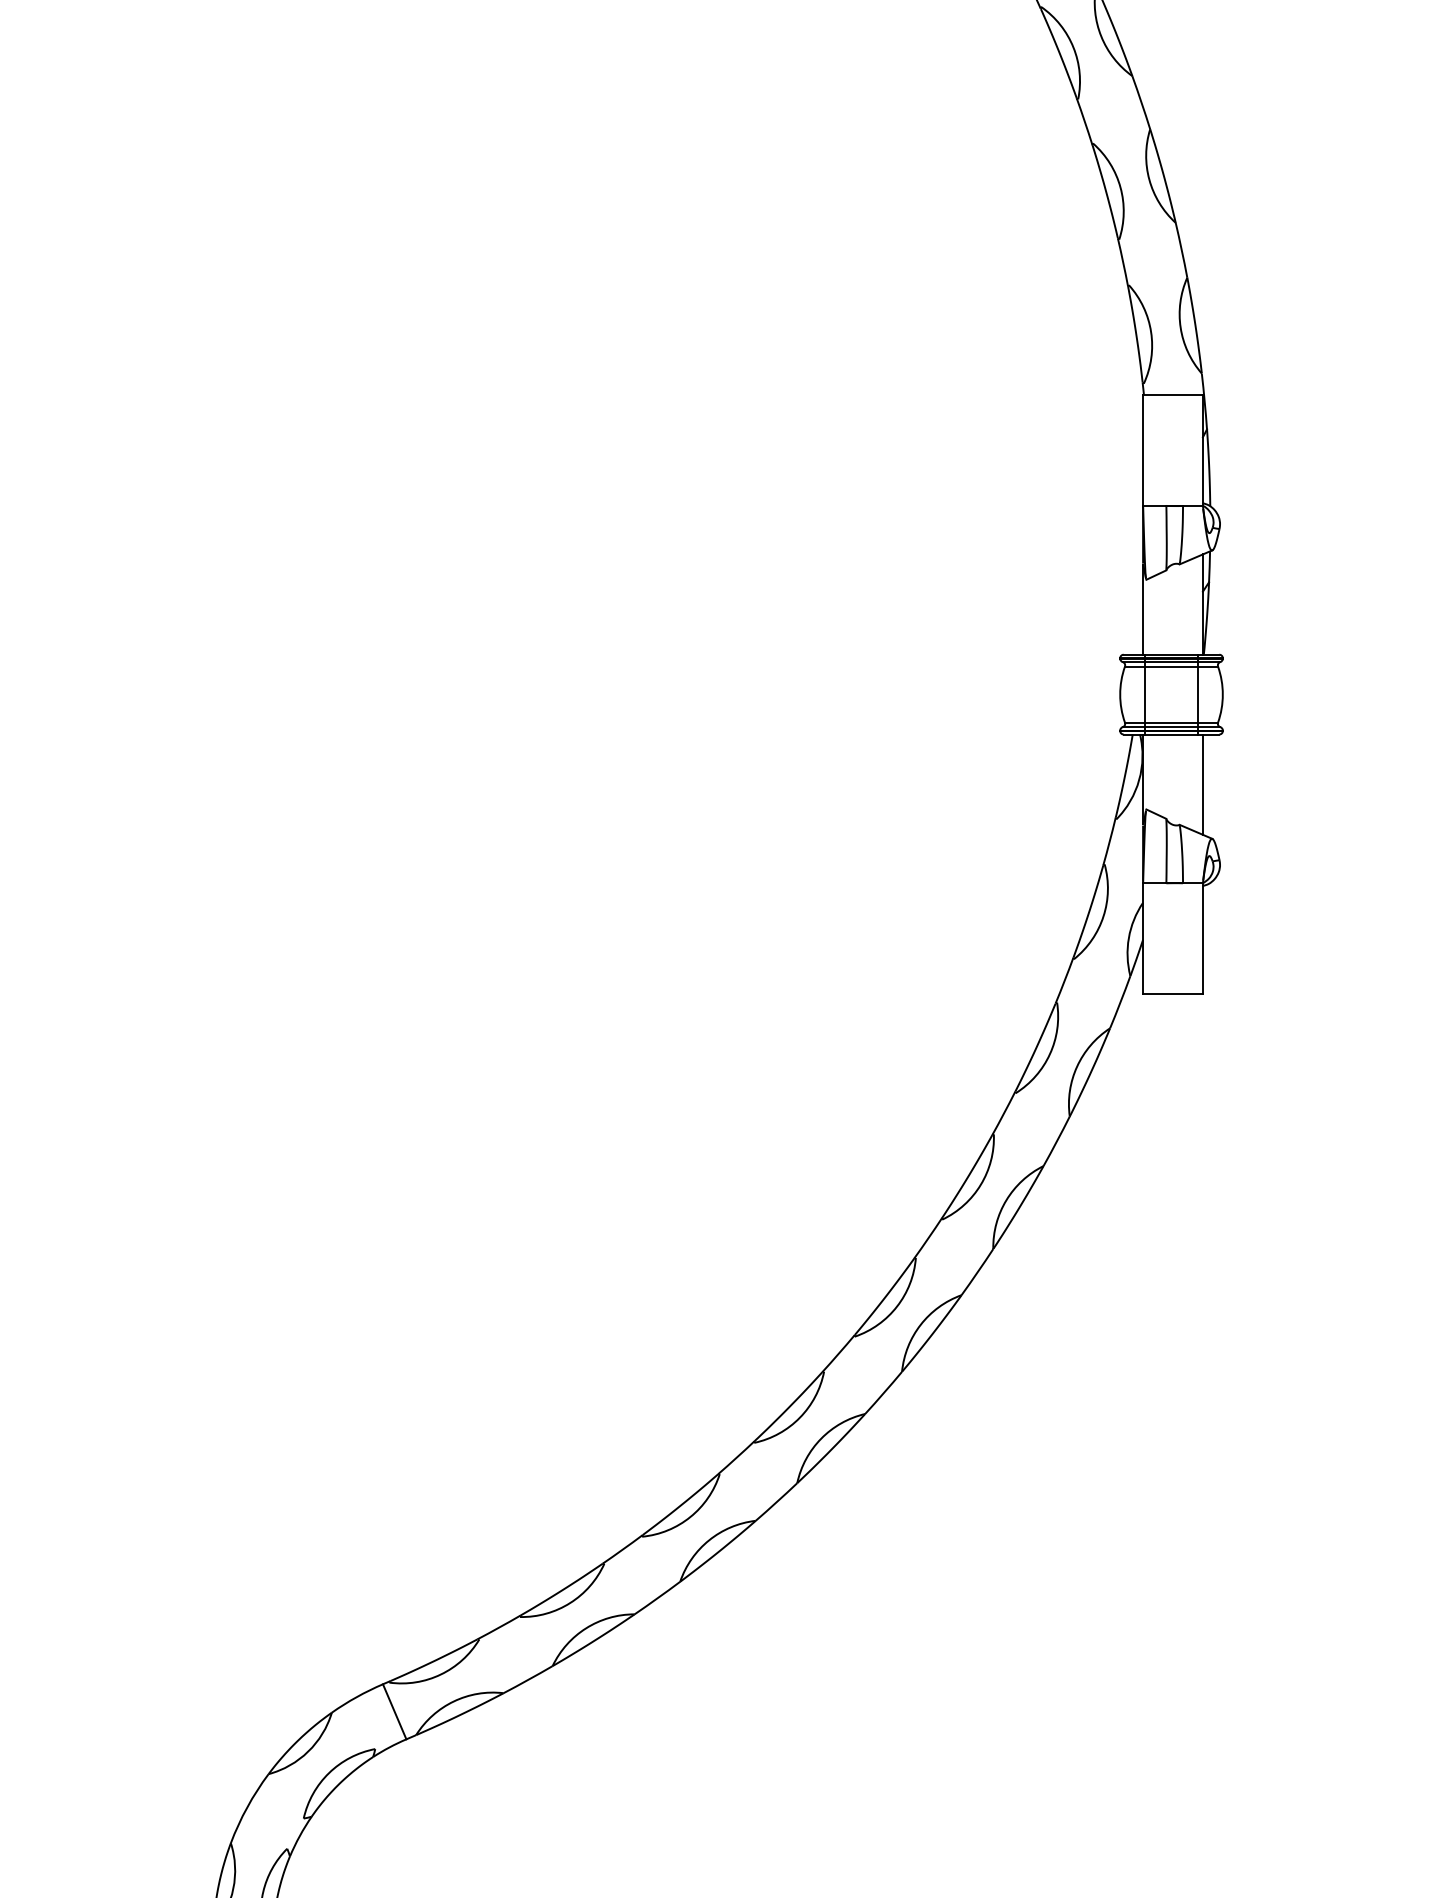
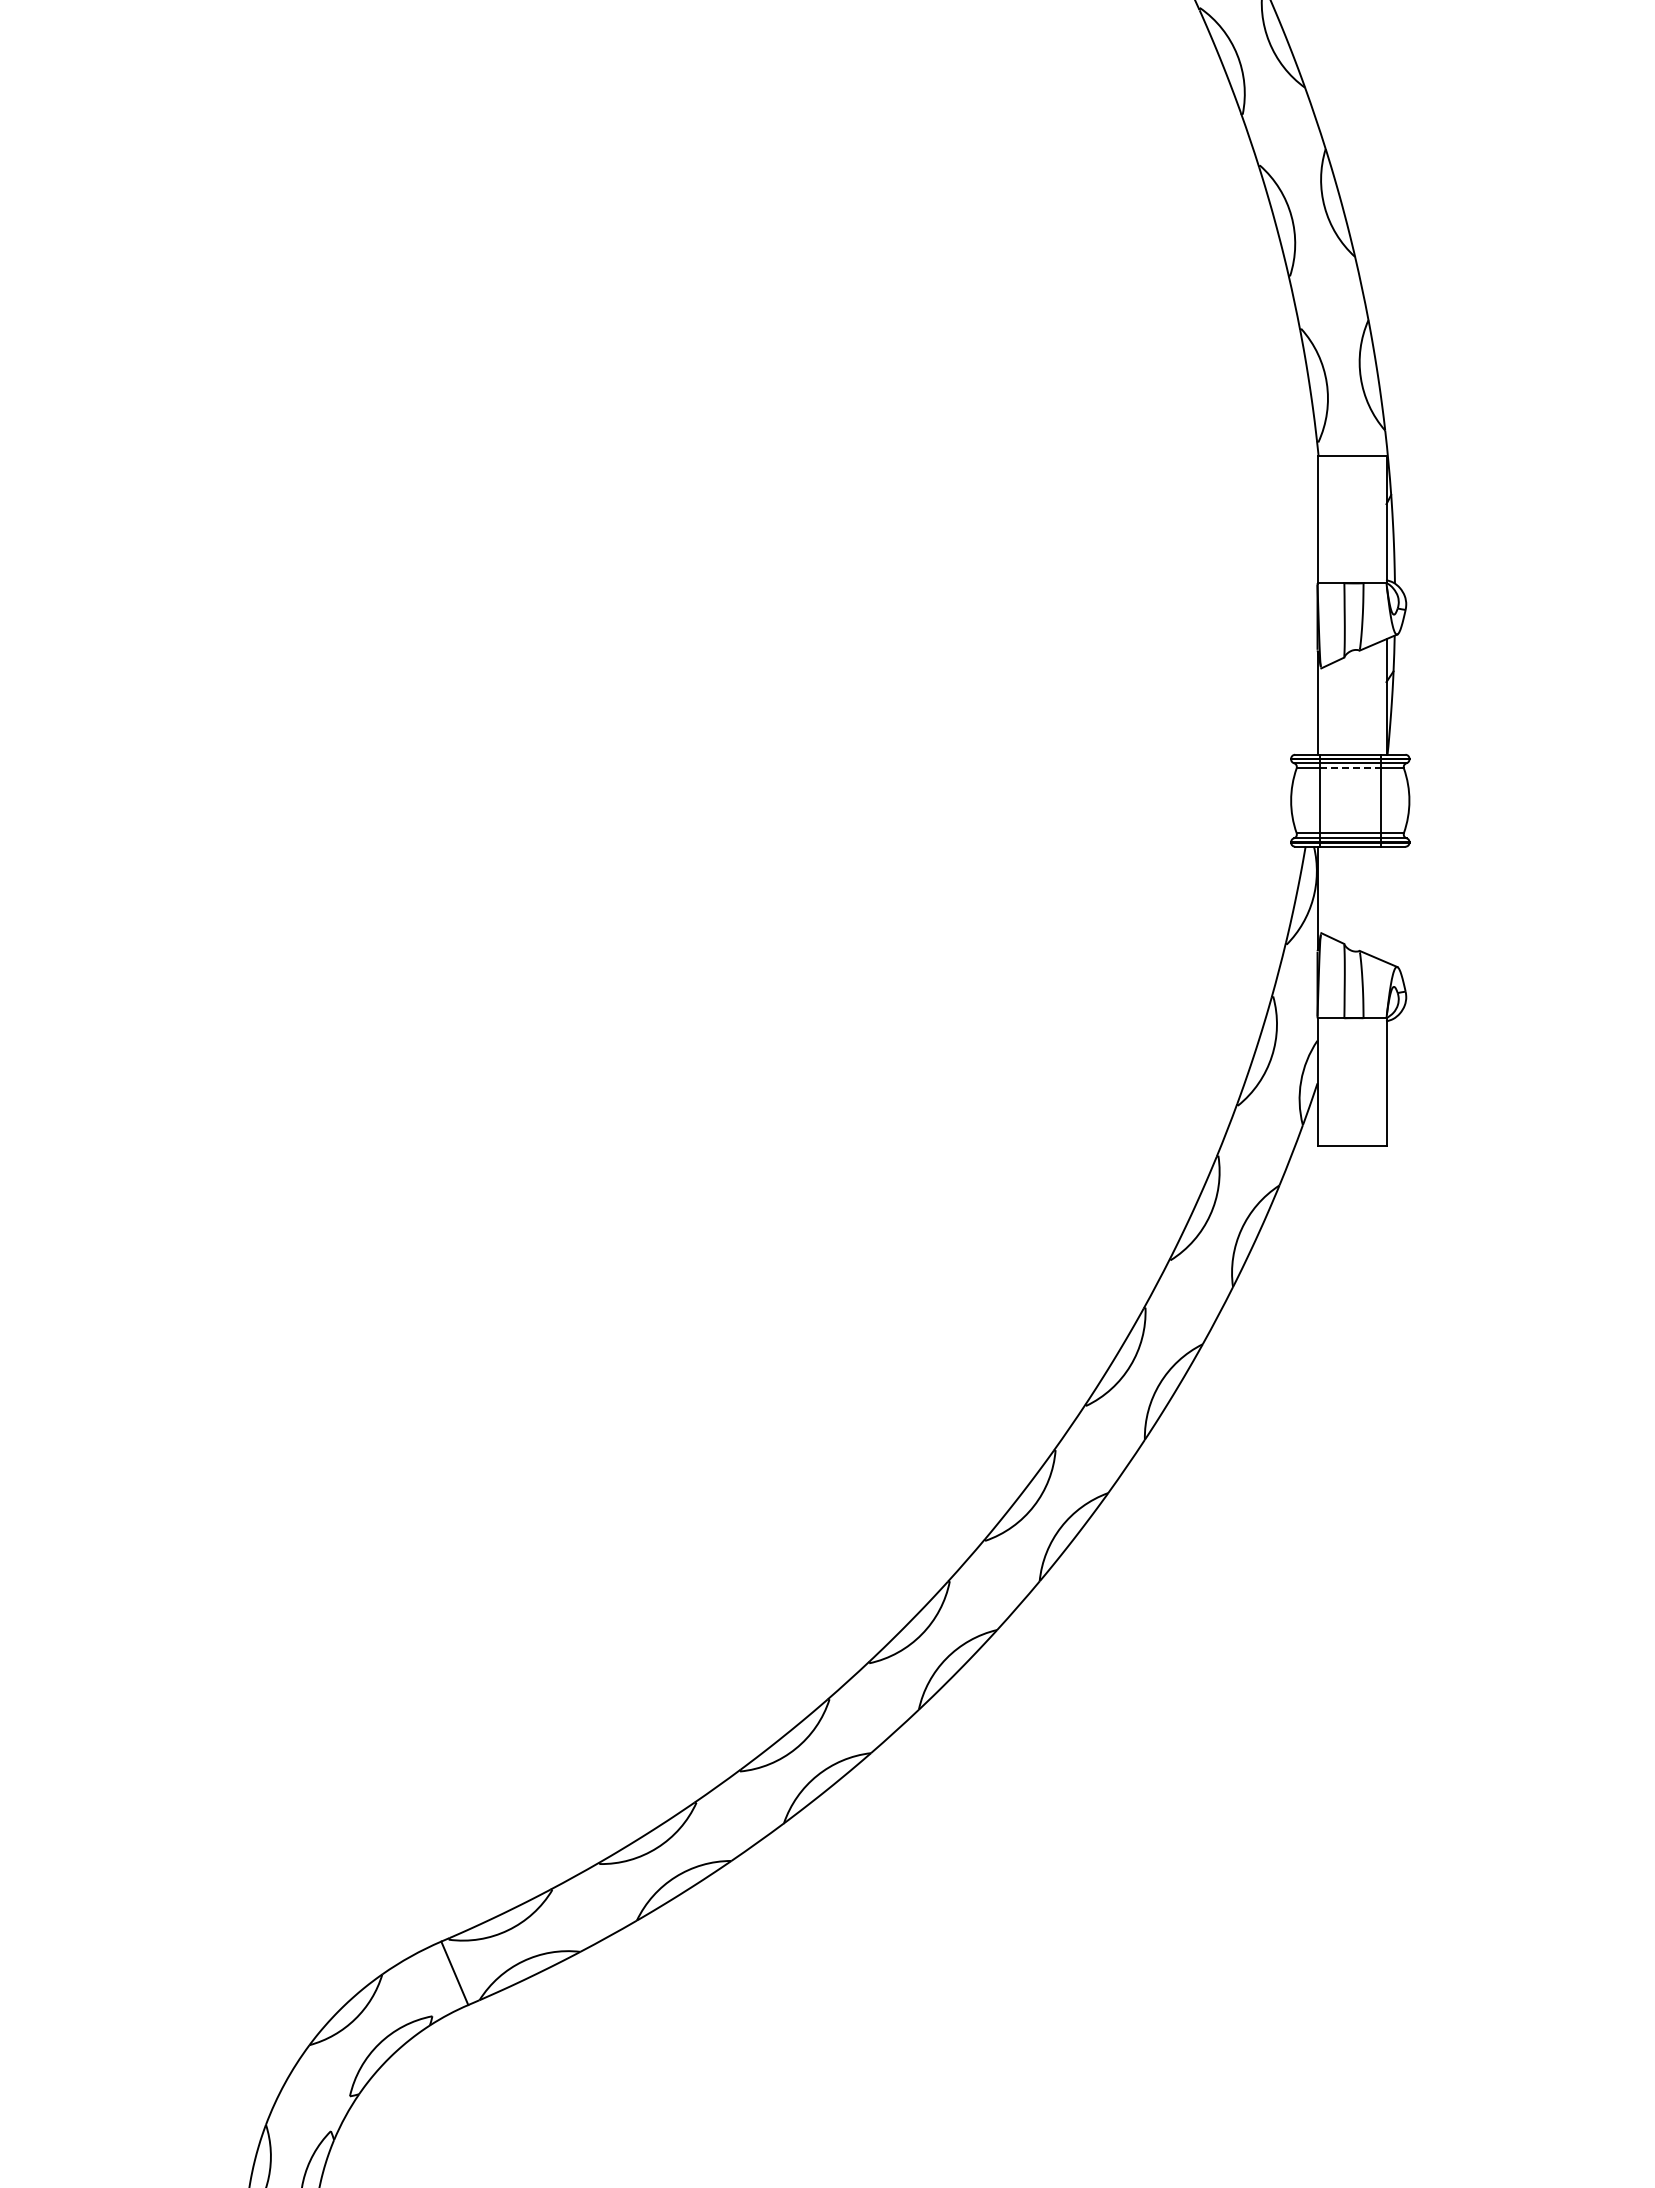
line: (1171, 666) -> (1350, 768), solid -> dashed
line: (1202, 784) -> (1386, 904), removed

